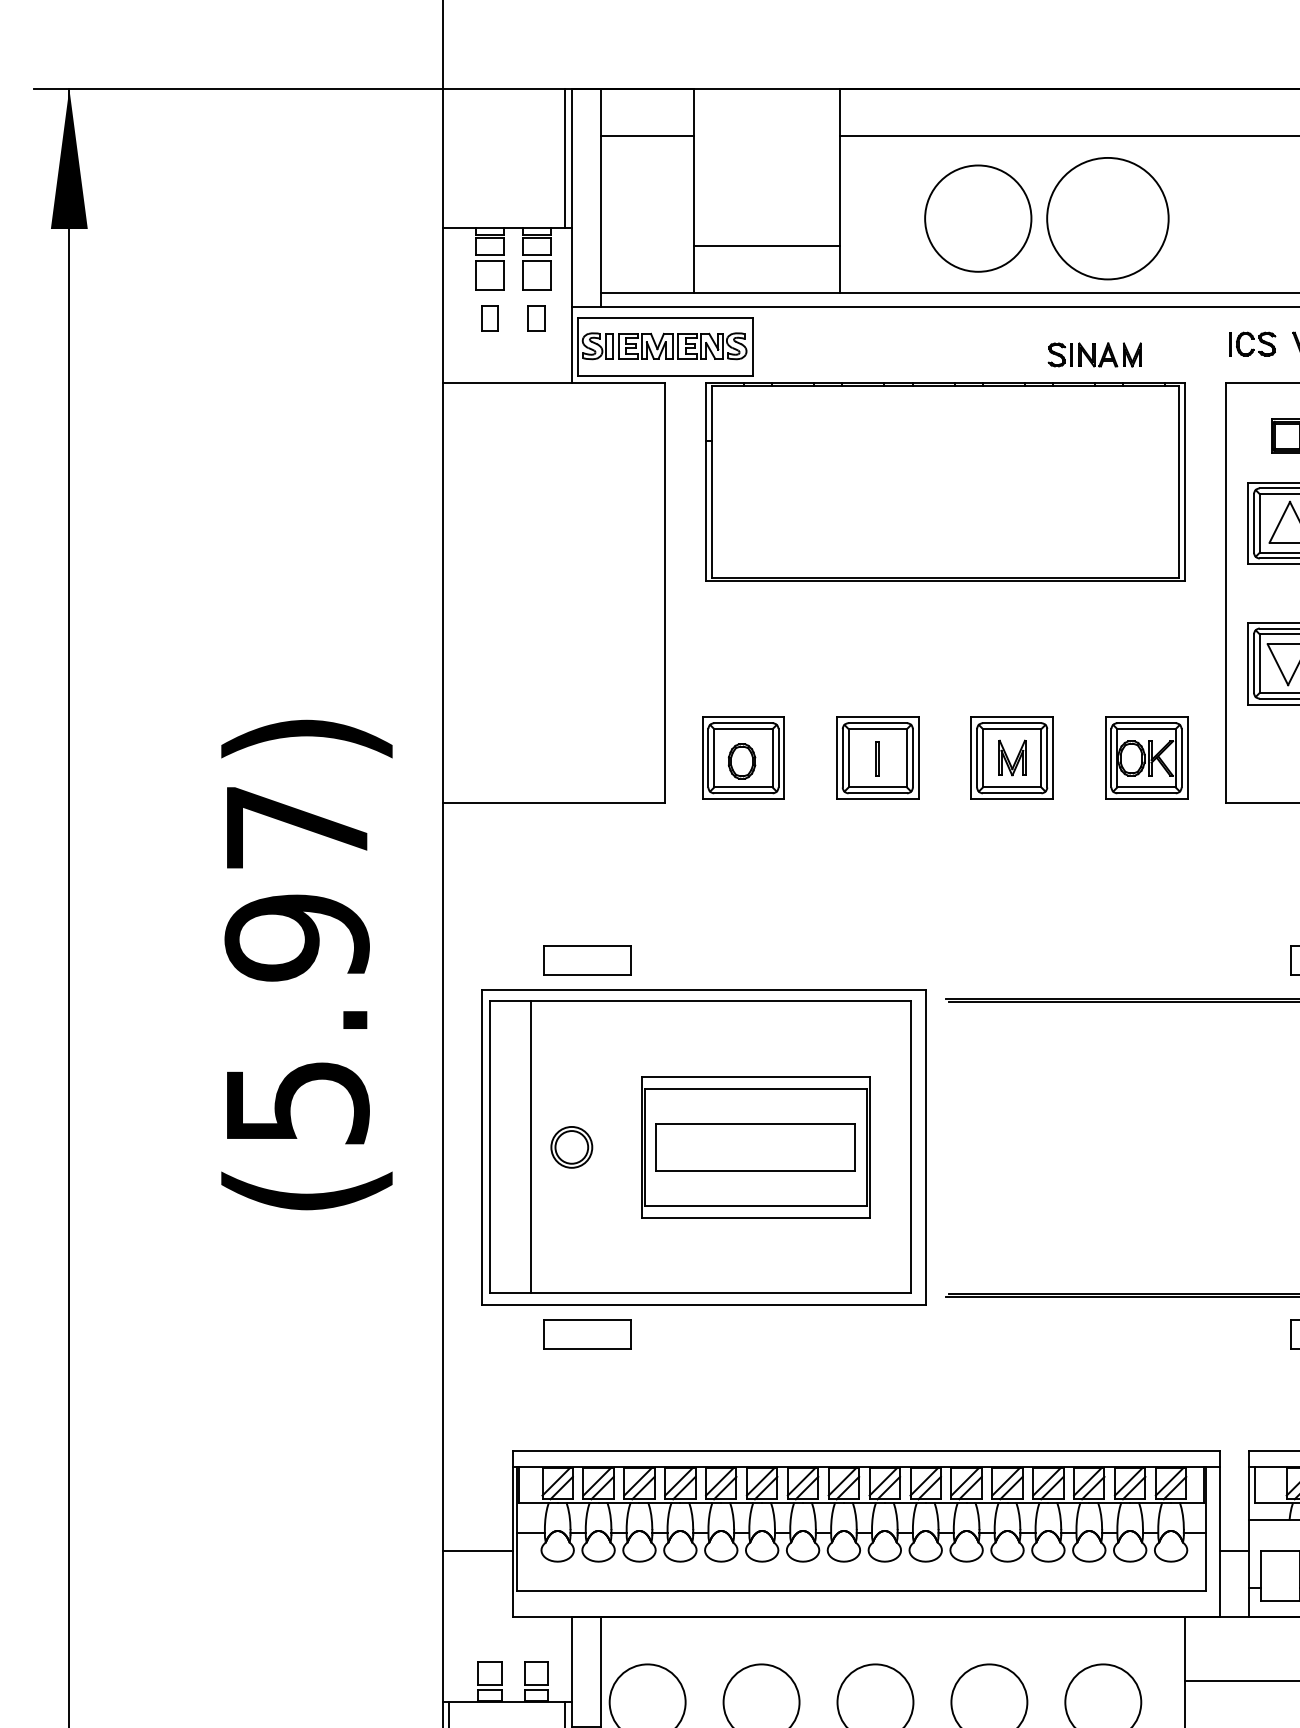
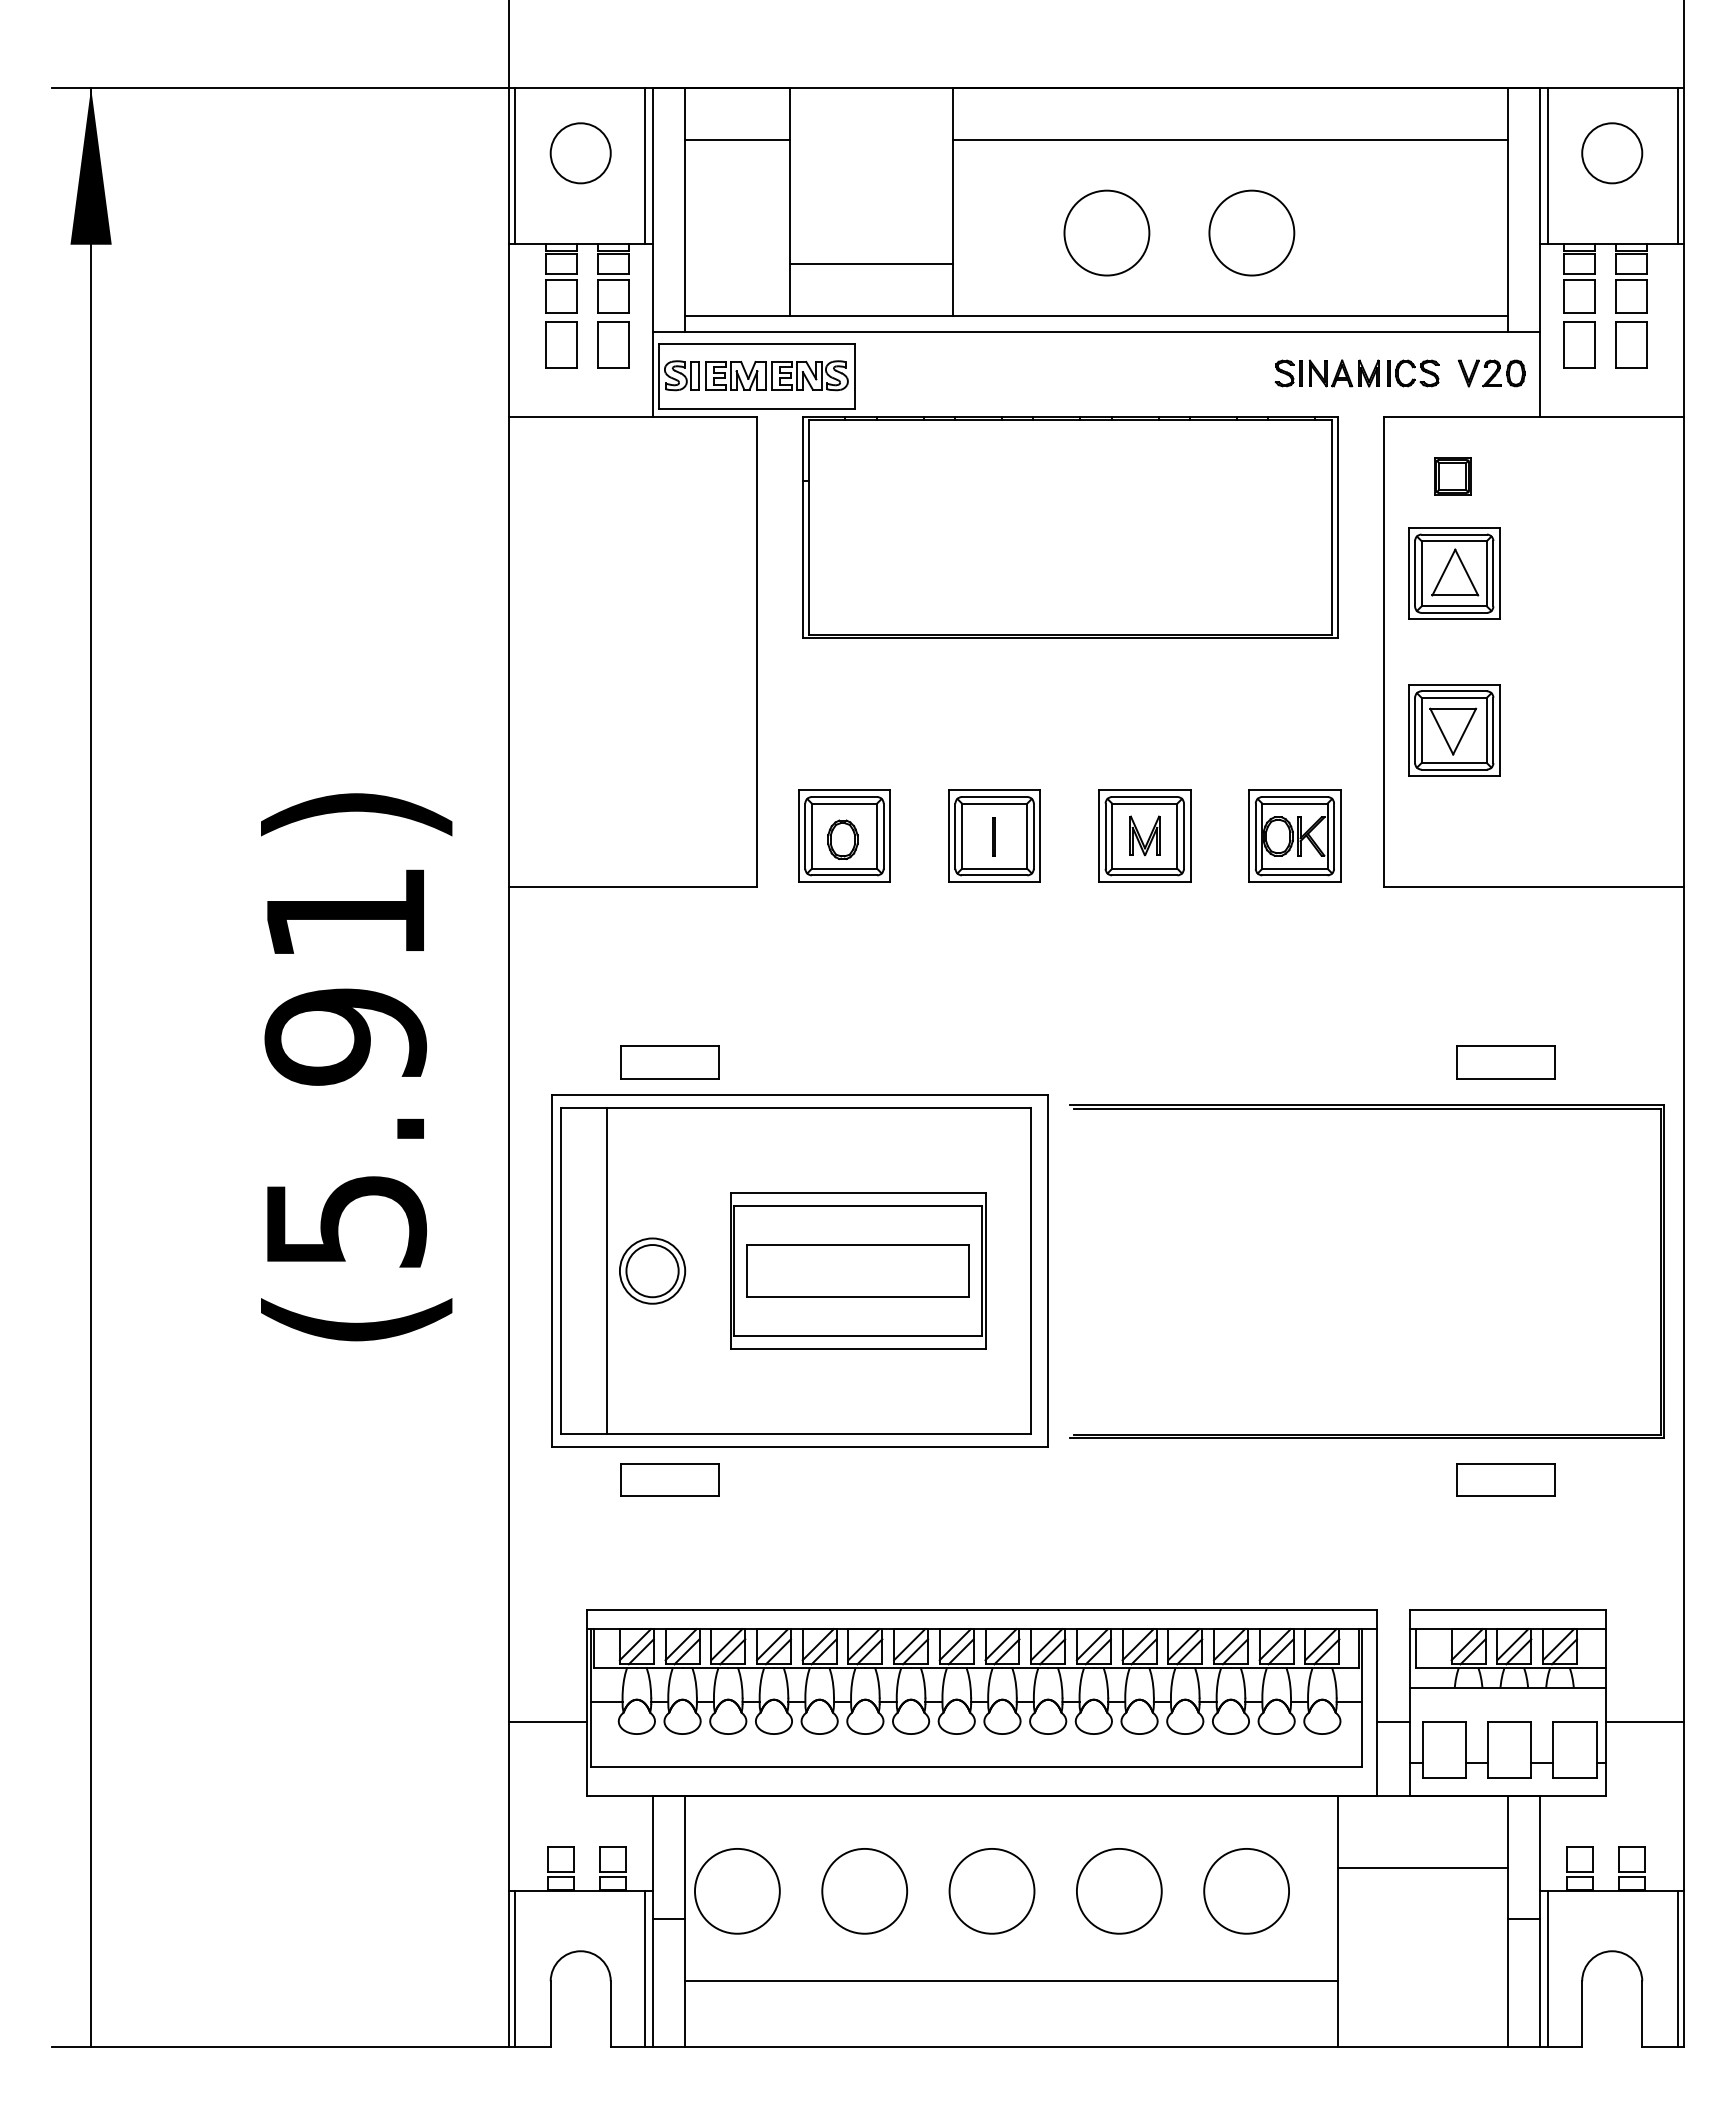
circle: (507, 147) -> (580, 153), added
line: (449, 158) -> (515, 165), added
circle: (977, 218) -> (1106, 232), size x0.71
circle: (1107, 218) -> (1251, 232), size x0.62
part: (490, 318) -> (561, 344), size x1.67
part: (536, 318) -> (613, 344), size x1.67
part: (1094, 354) -> (1326, 373), moved
text: (296, 827) -> (345, 913), (5.97) -> (5.91)
part: (571, 1146) -> (652, 1270), size x1.43

